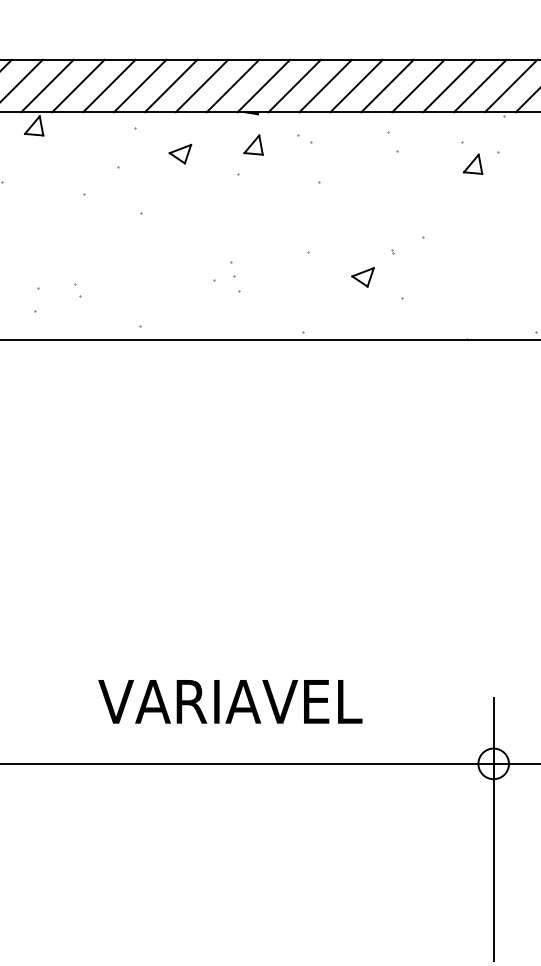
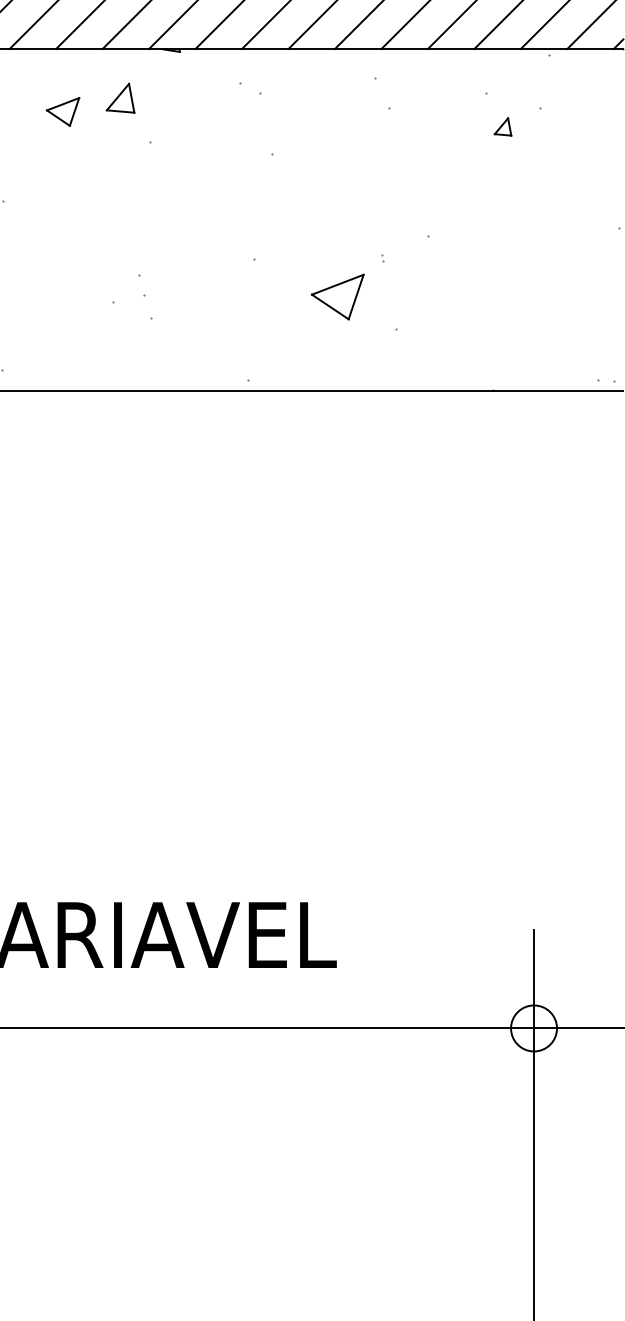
part: (253, 144) -> (120, 97), moved
part: (472, 163) -> (502, 125), size x0.6
part: (362, 277) -> (336, 297), size x1.6

